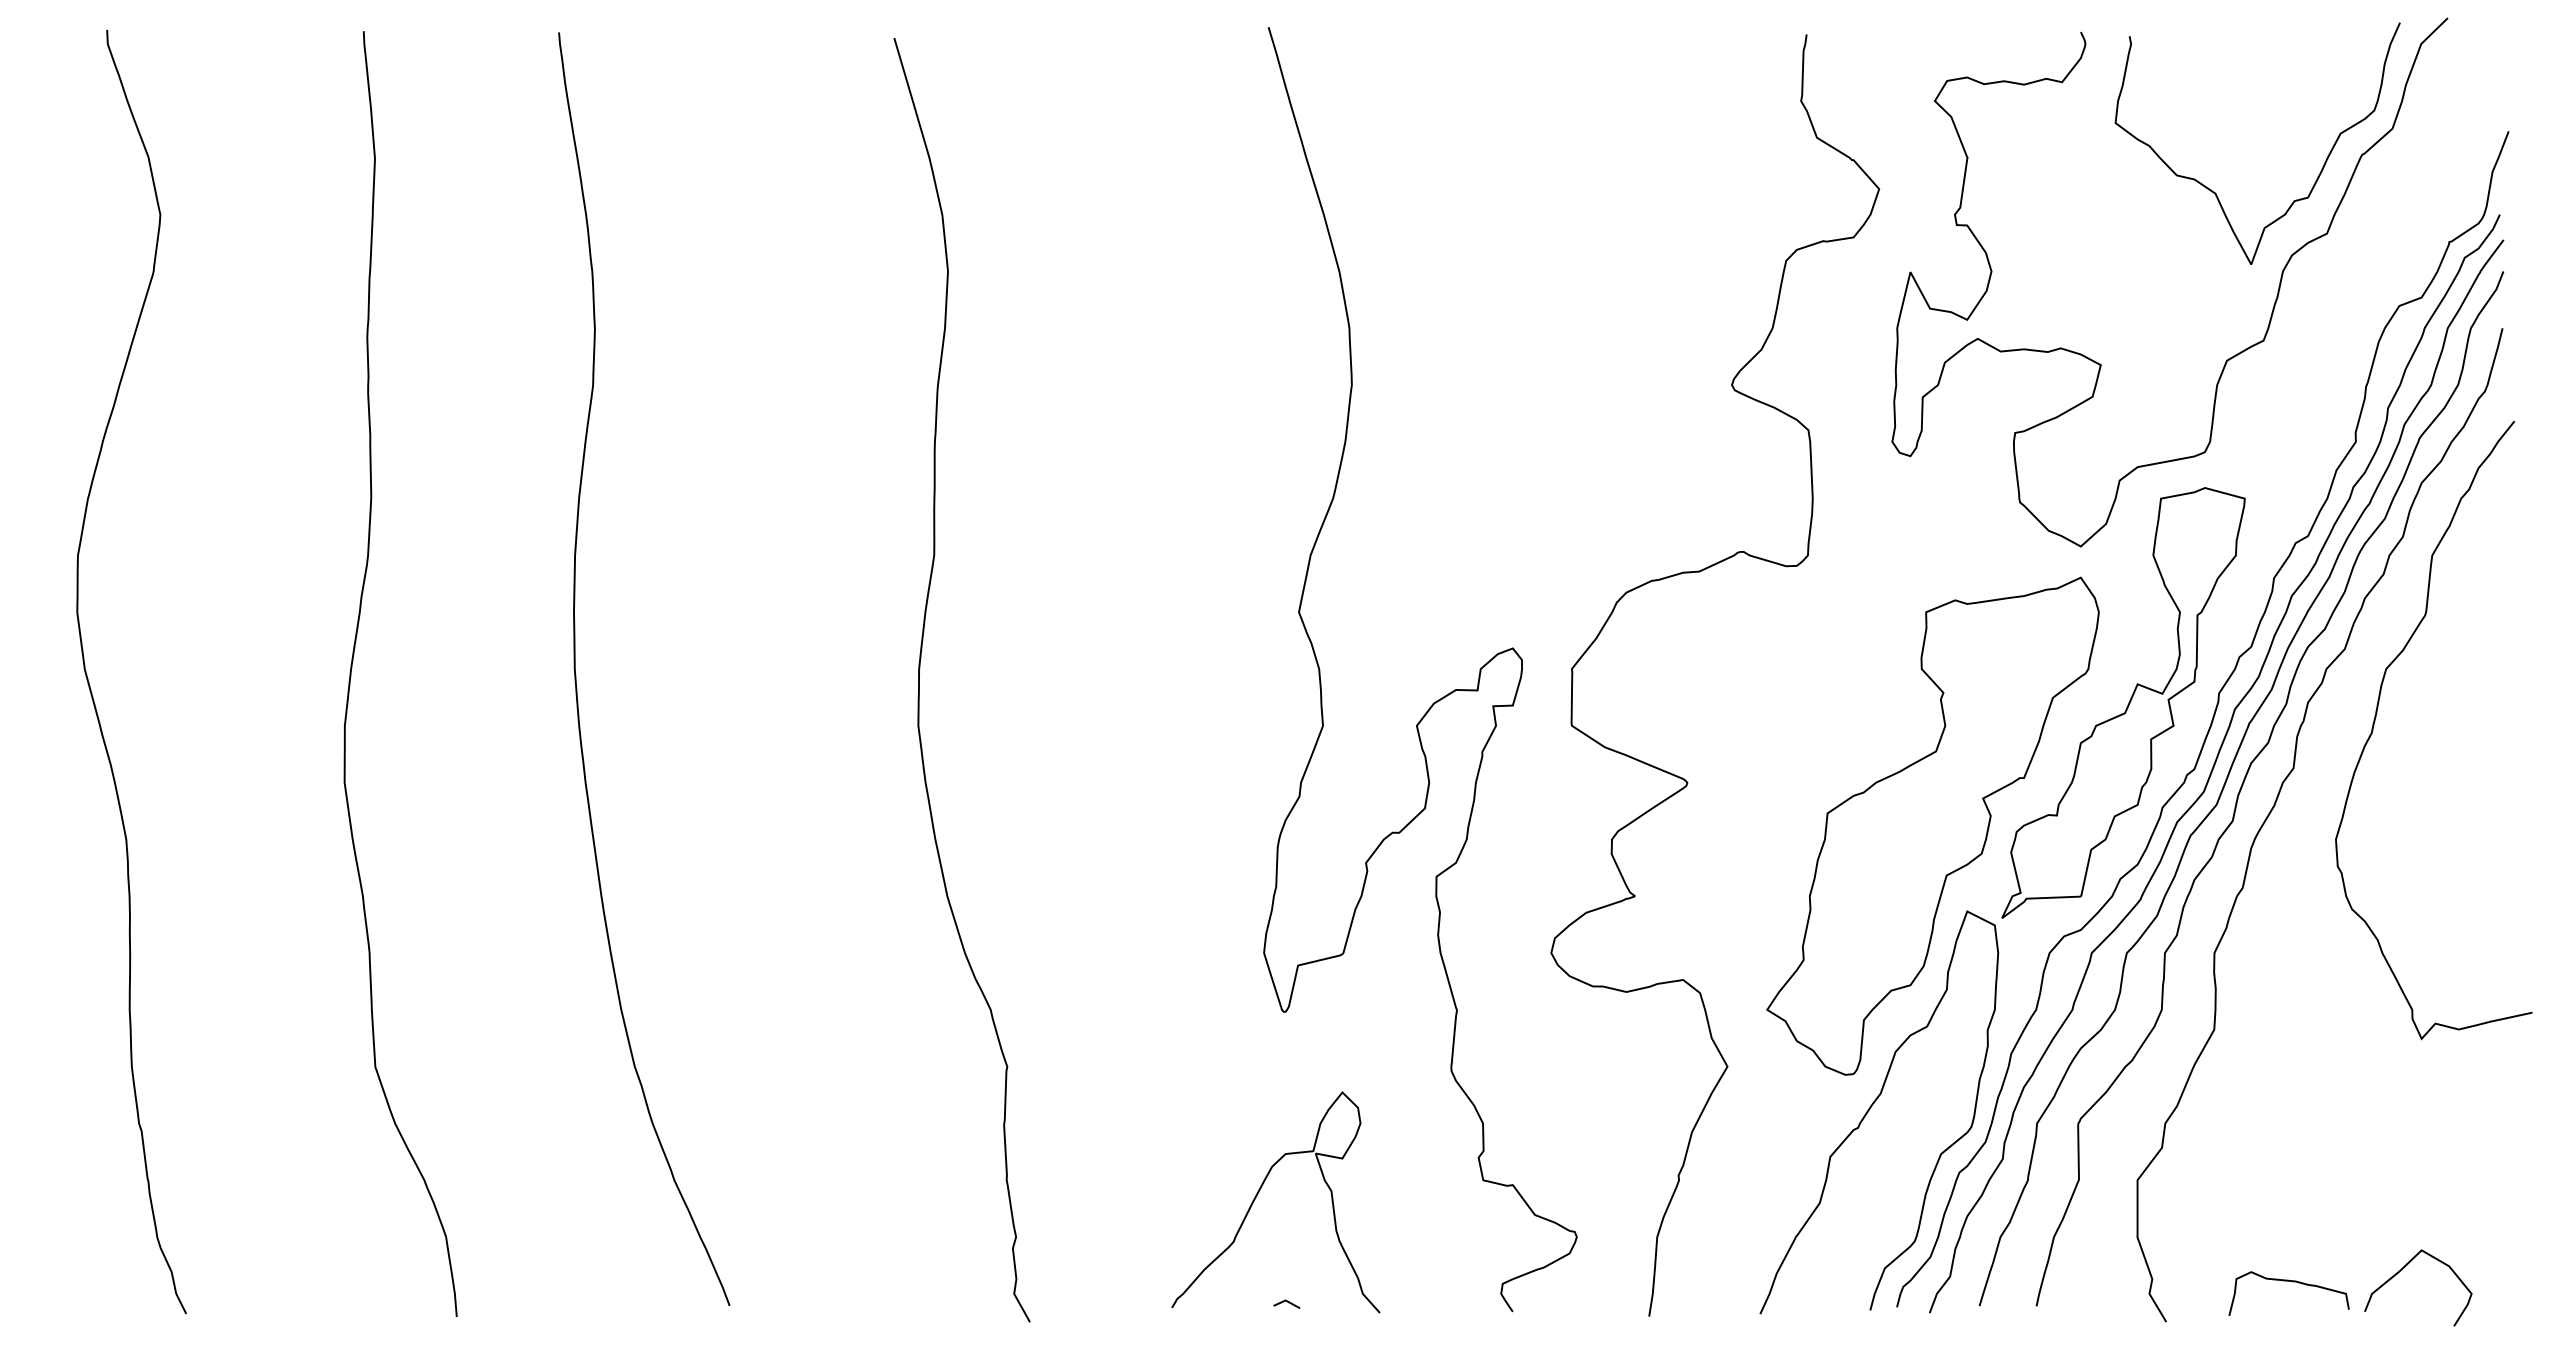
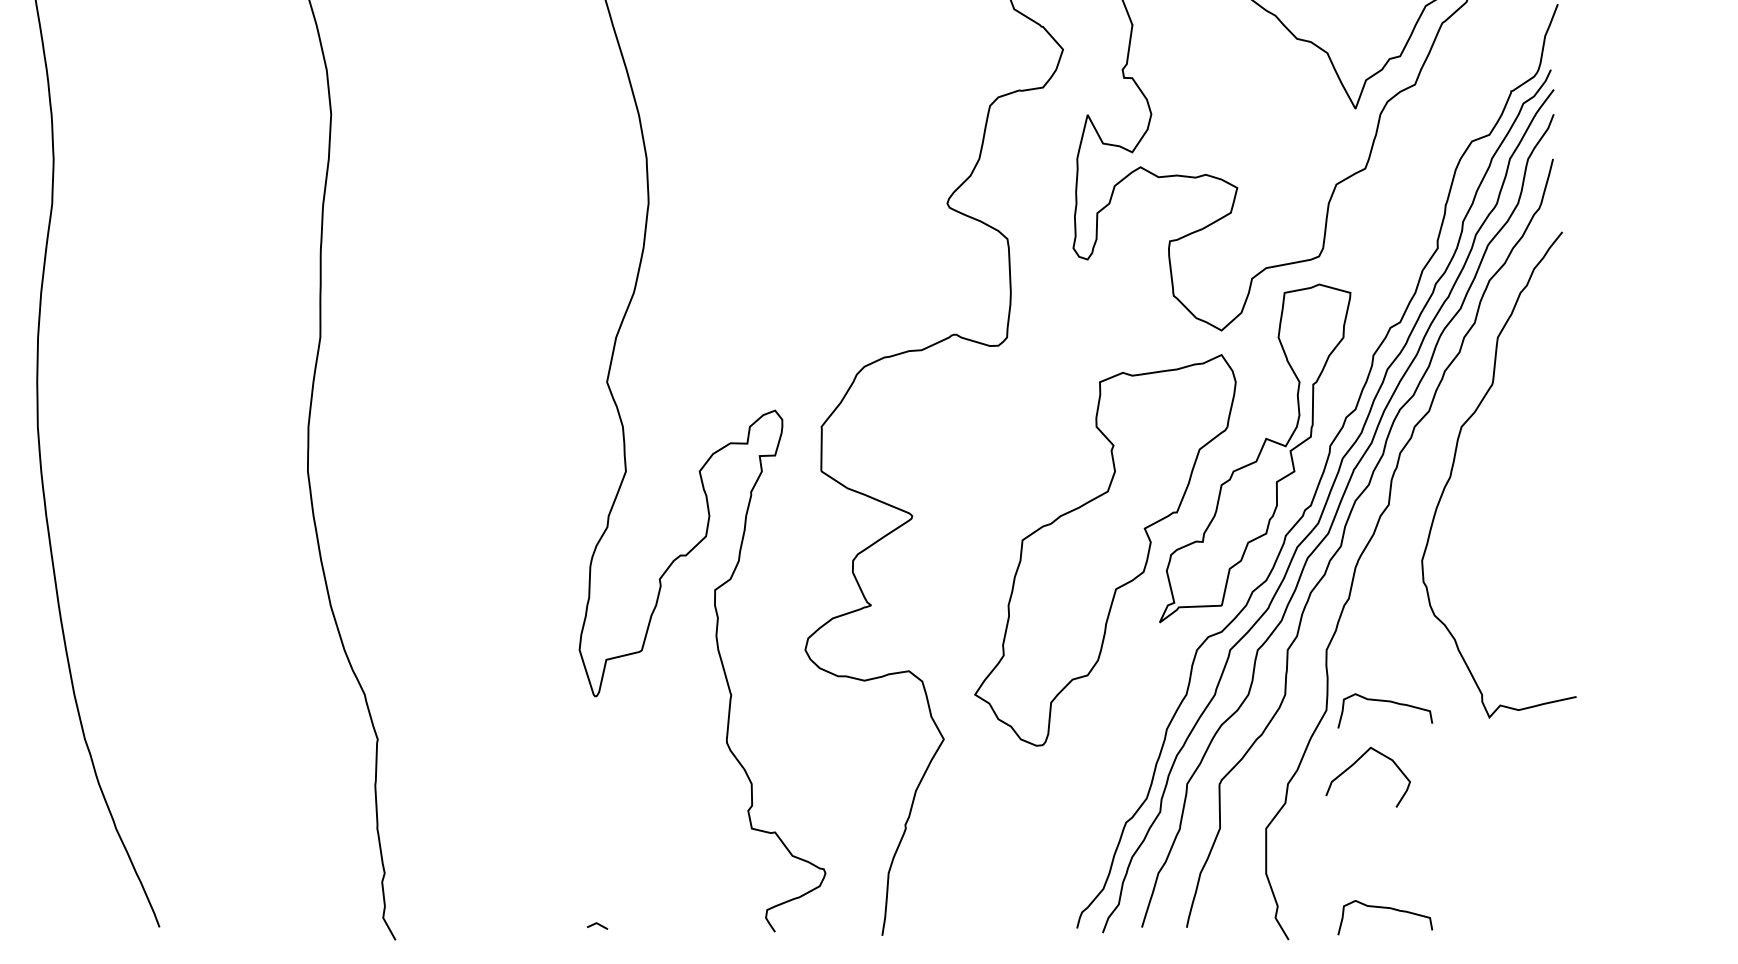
curve: (2292, 1019) -> (1387, 702), added
curve: (1872, 1106) -> (1057, 770), removed
curve: (1258, 1194) -> (575, 839), removed
curve: (2404, 1268) -> (1357, 762), moved

